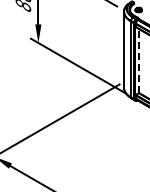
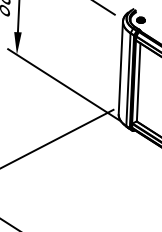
line: (139, 60) -> (139, 81), dashed -> solid

